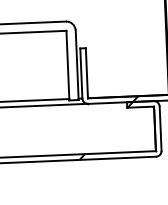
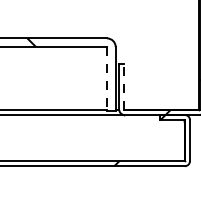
line: (68, 66) -> (107, 79), solid -> dashed
line: (86, 72) -> (124, 86), solid -> dashed

